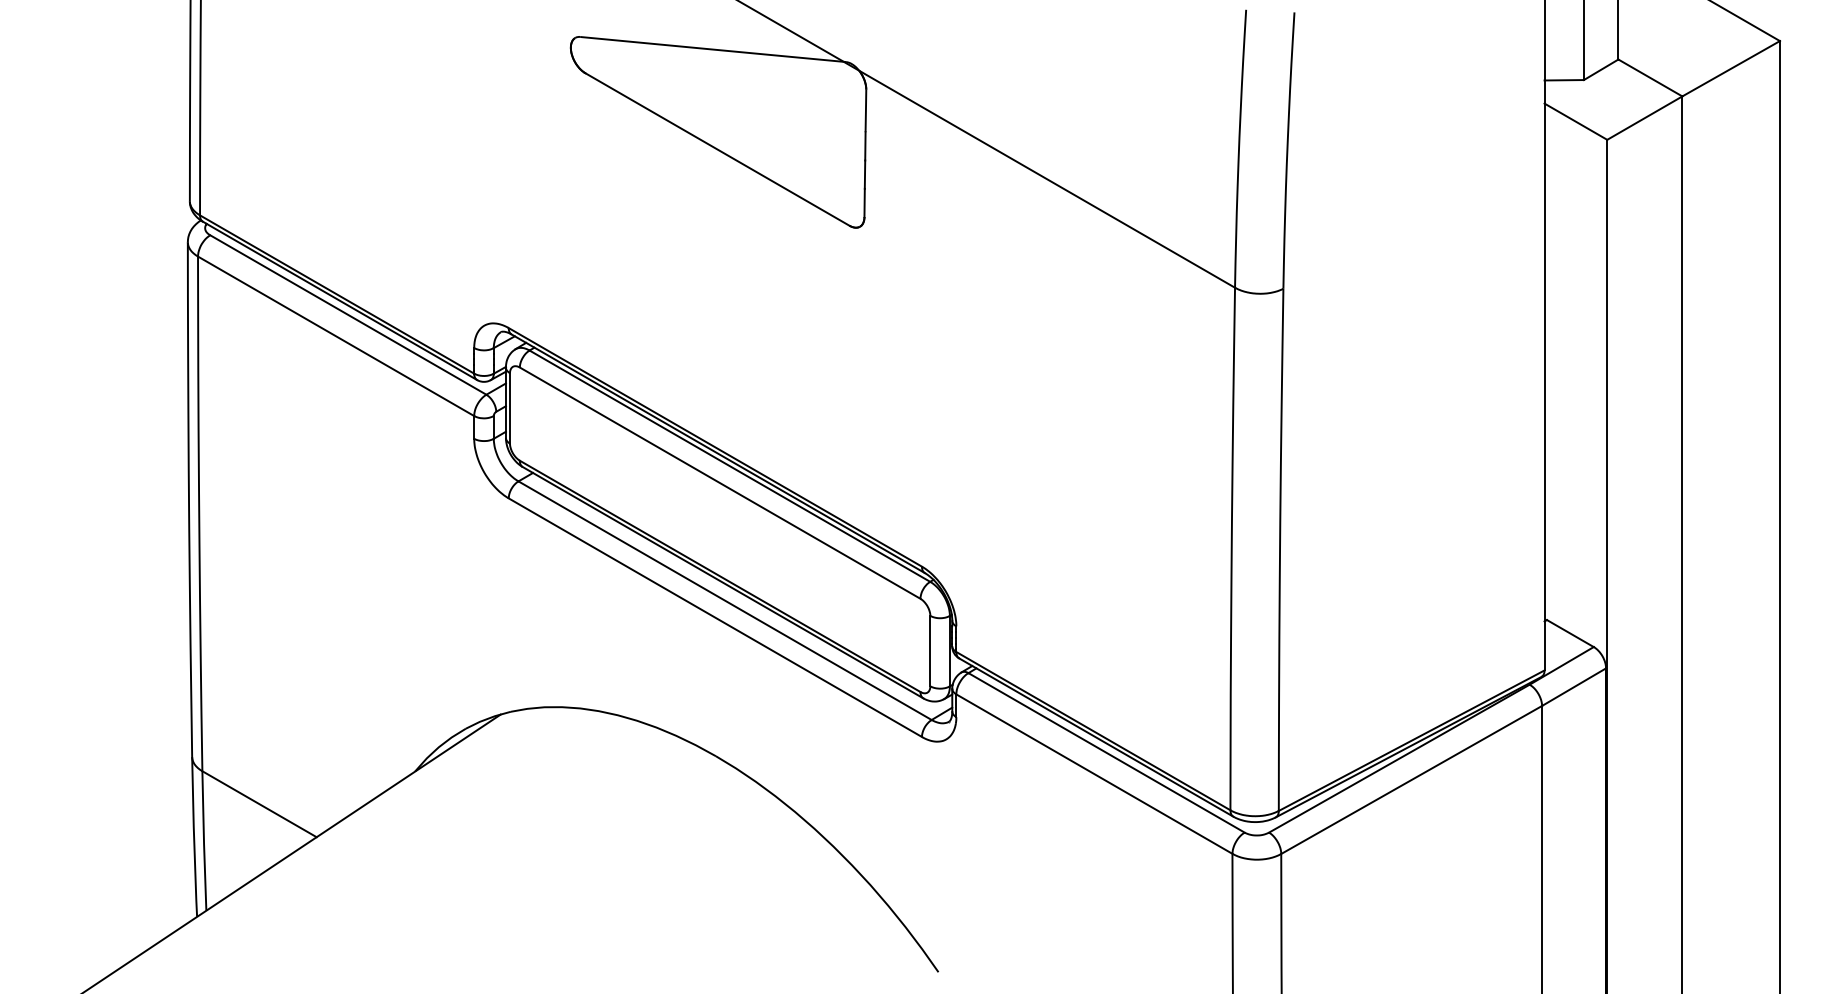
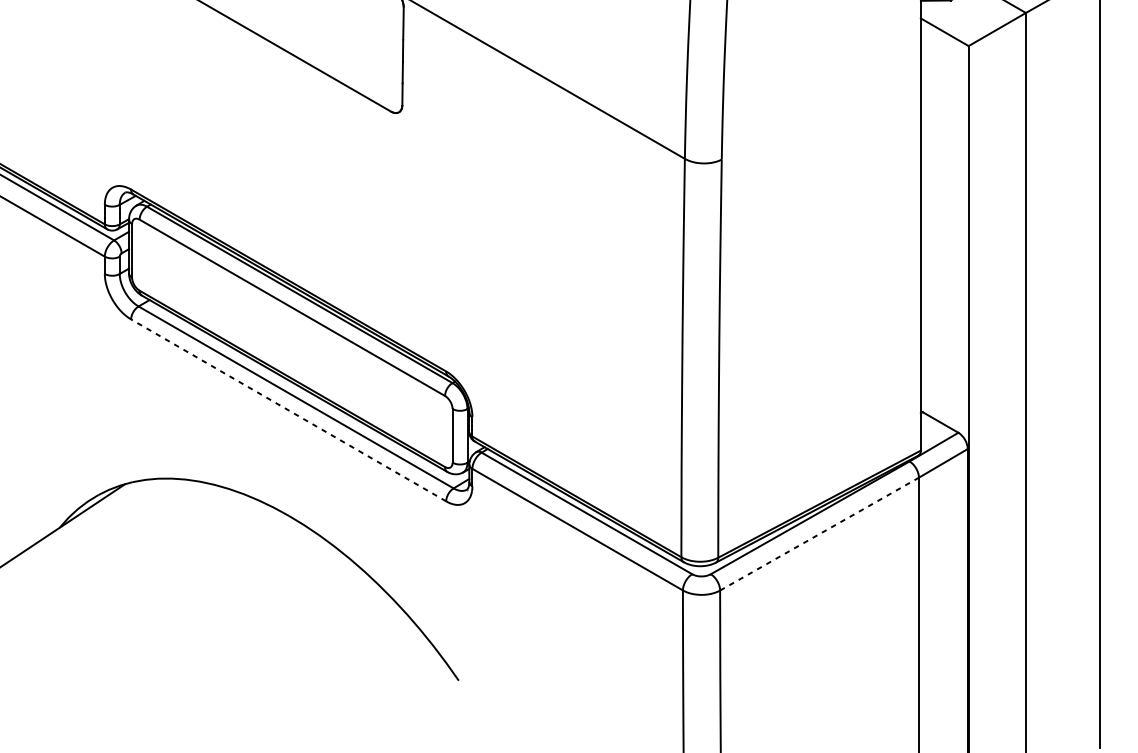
line: (715, 617) -> (288, 410), solid -> dashed
line: (1411, 779) -> (819, 533), solid -> dashed

